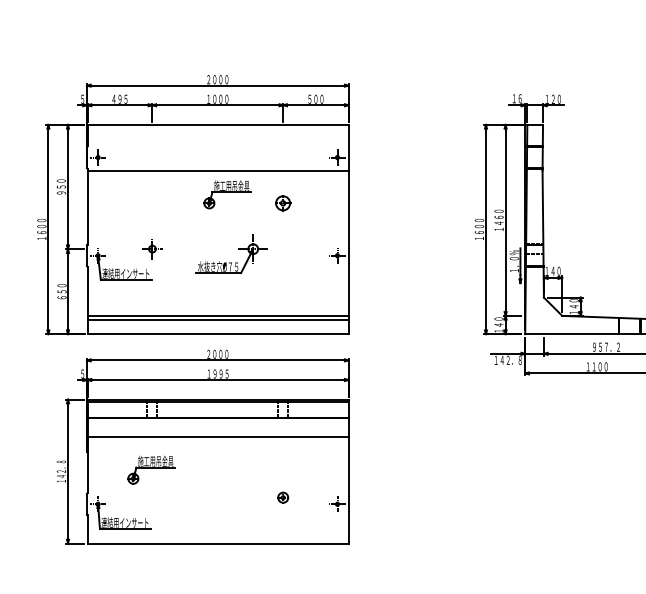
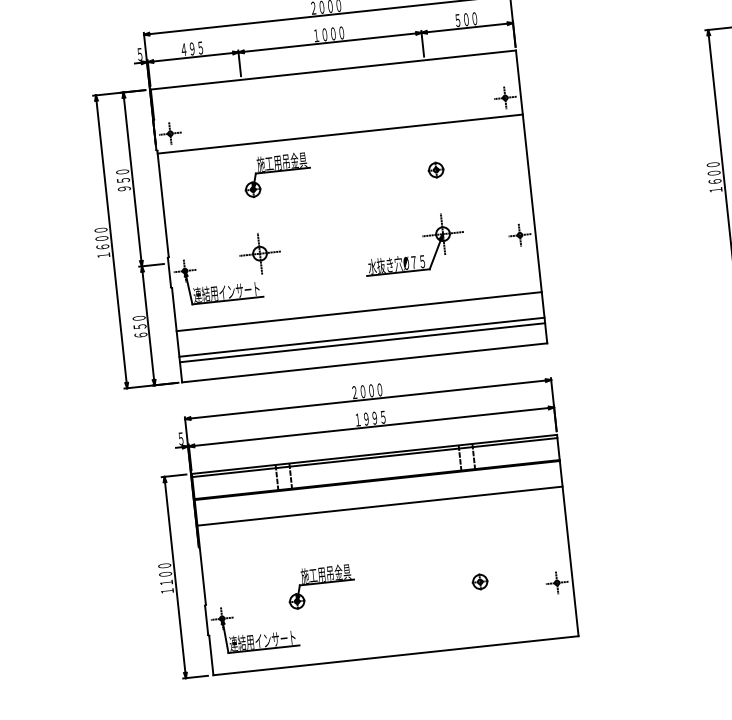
part: (227, 194) -> (277, 174), moved
part: (283, 203) -> (436, 170), size x0.71
part: (152, 248) -> (260, 252), size x1.43
part: (238, 249) -> (422, 236), moved
line: (217, 297) -> (358, 311), added
part: (151, 470) -> (321, 587), moved
text: (61, 471) -> (166, 578), １４２．８ -> １１００

